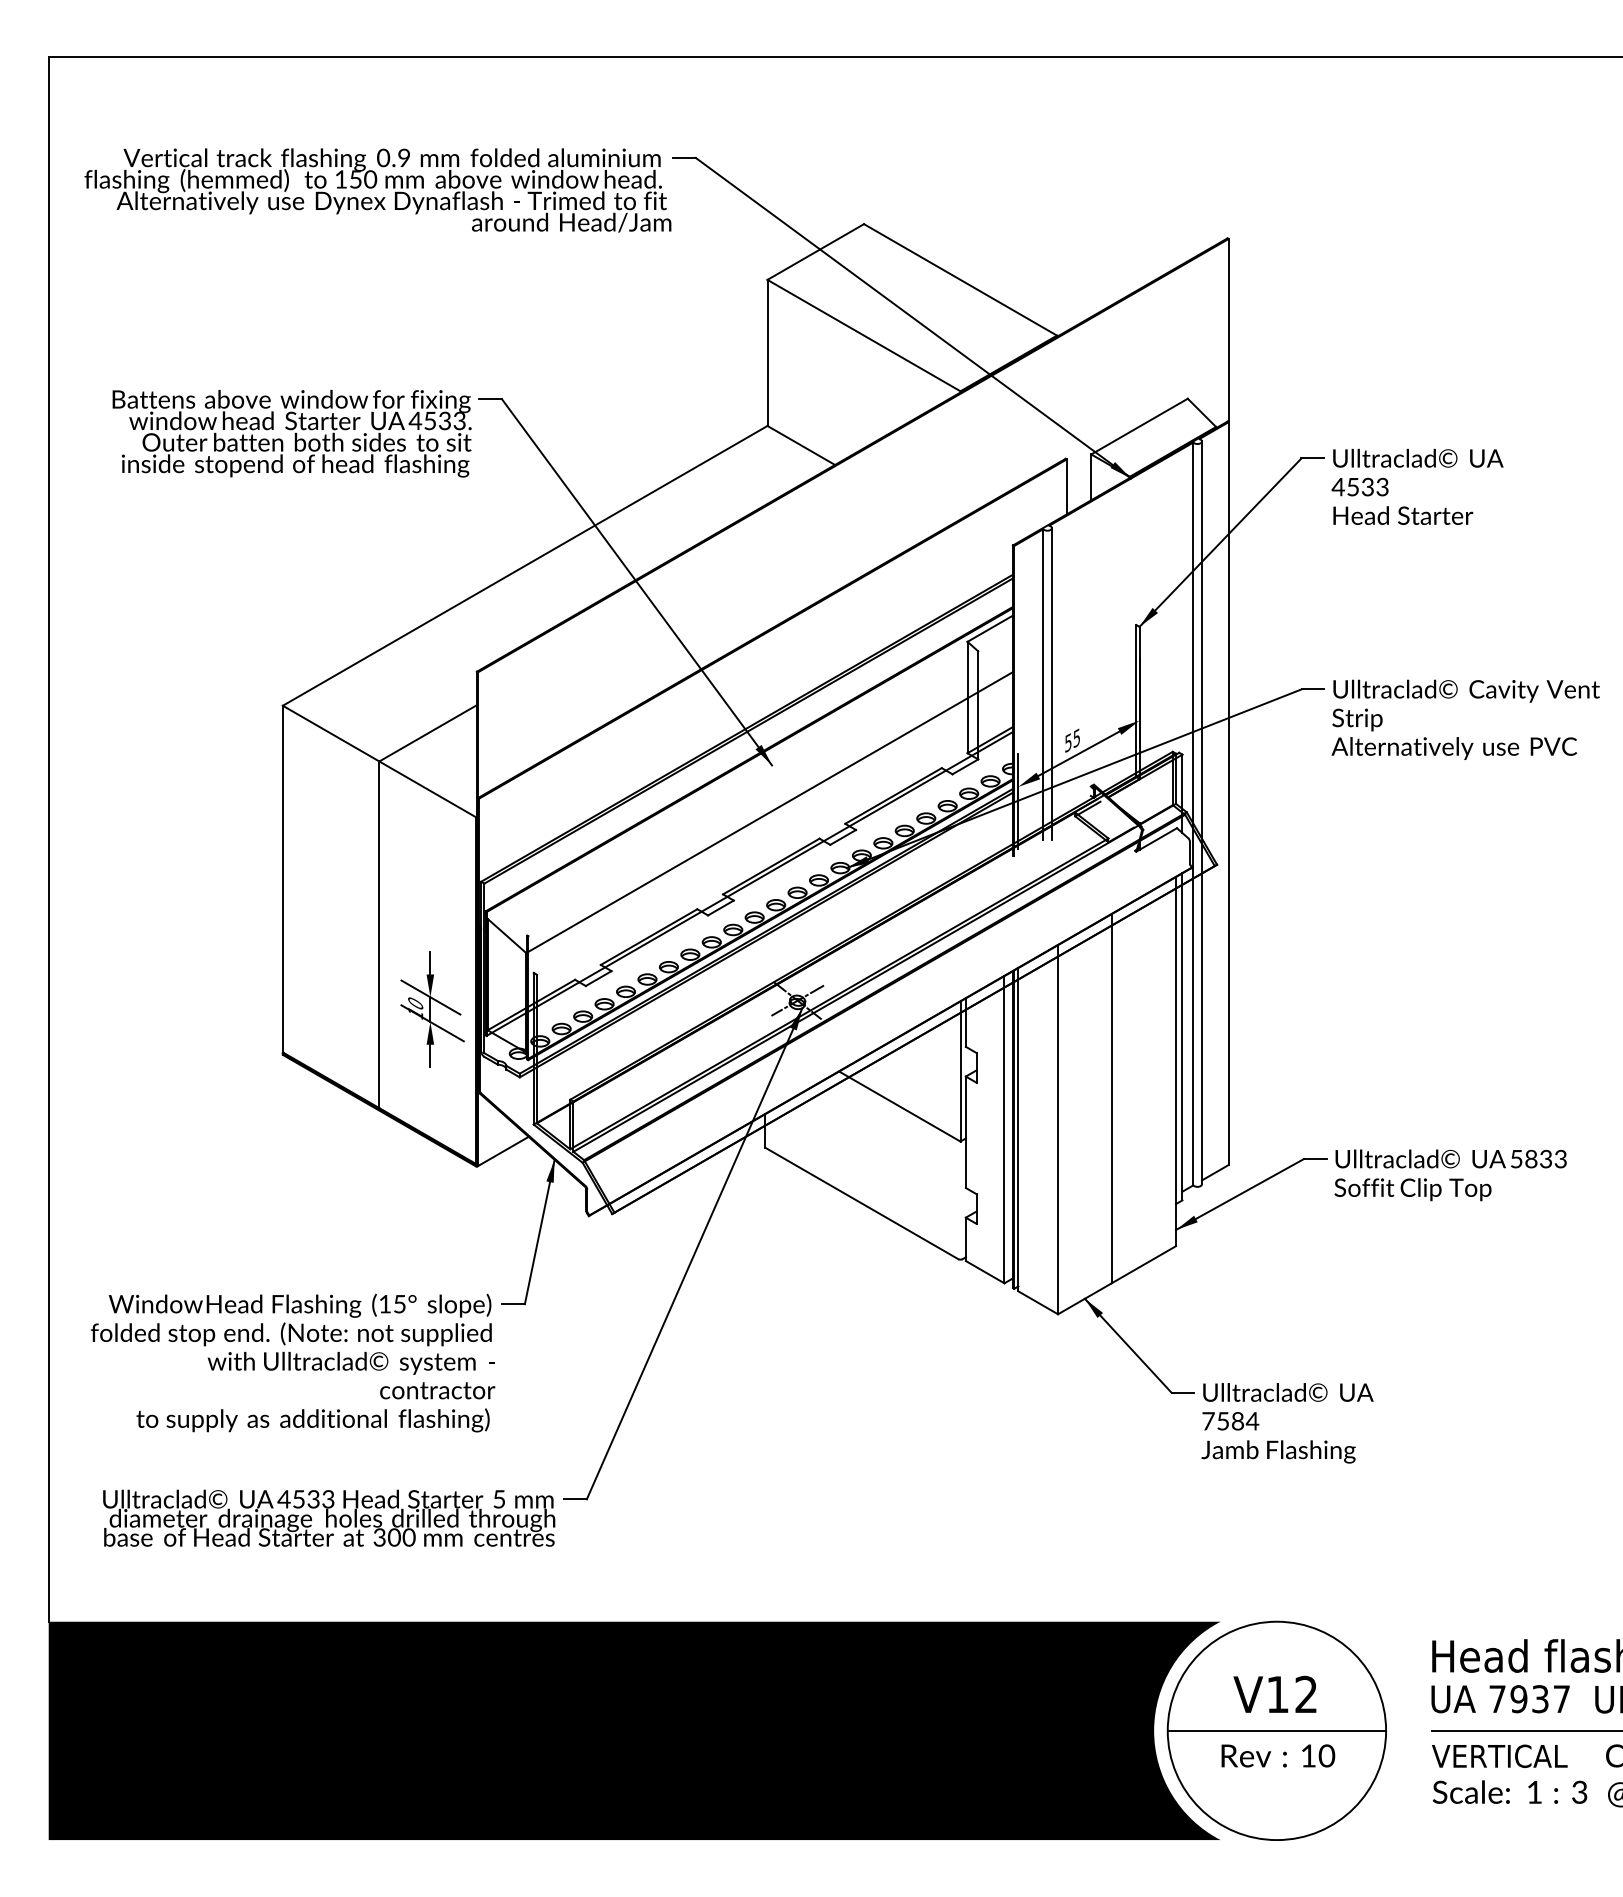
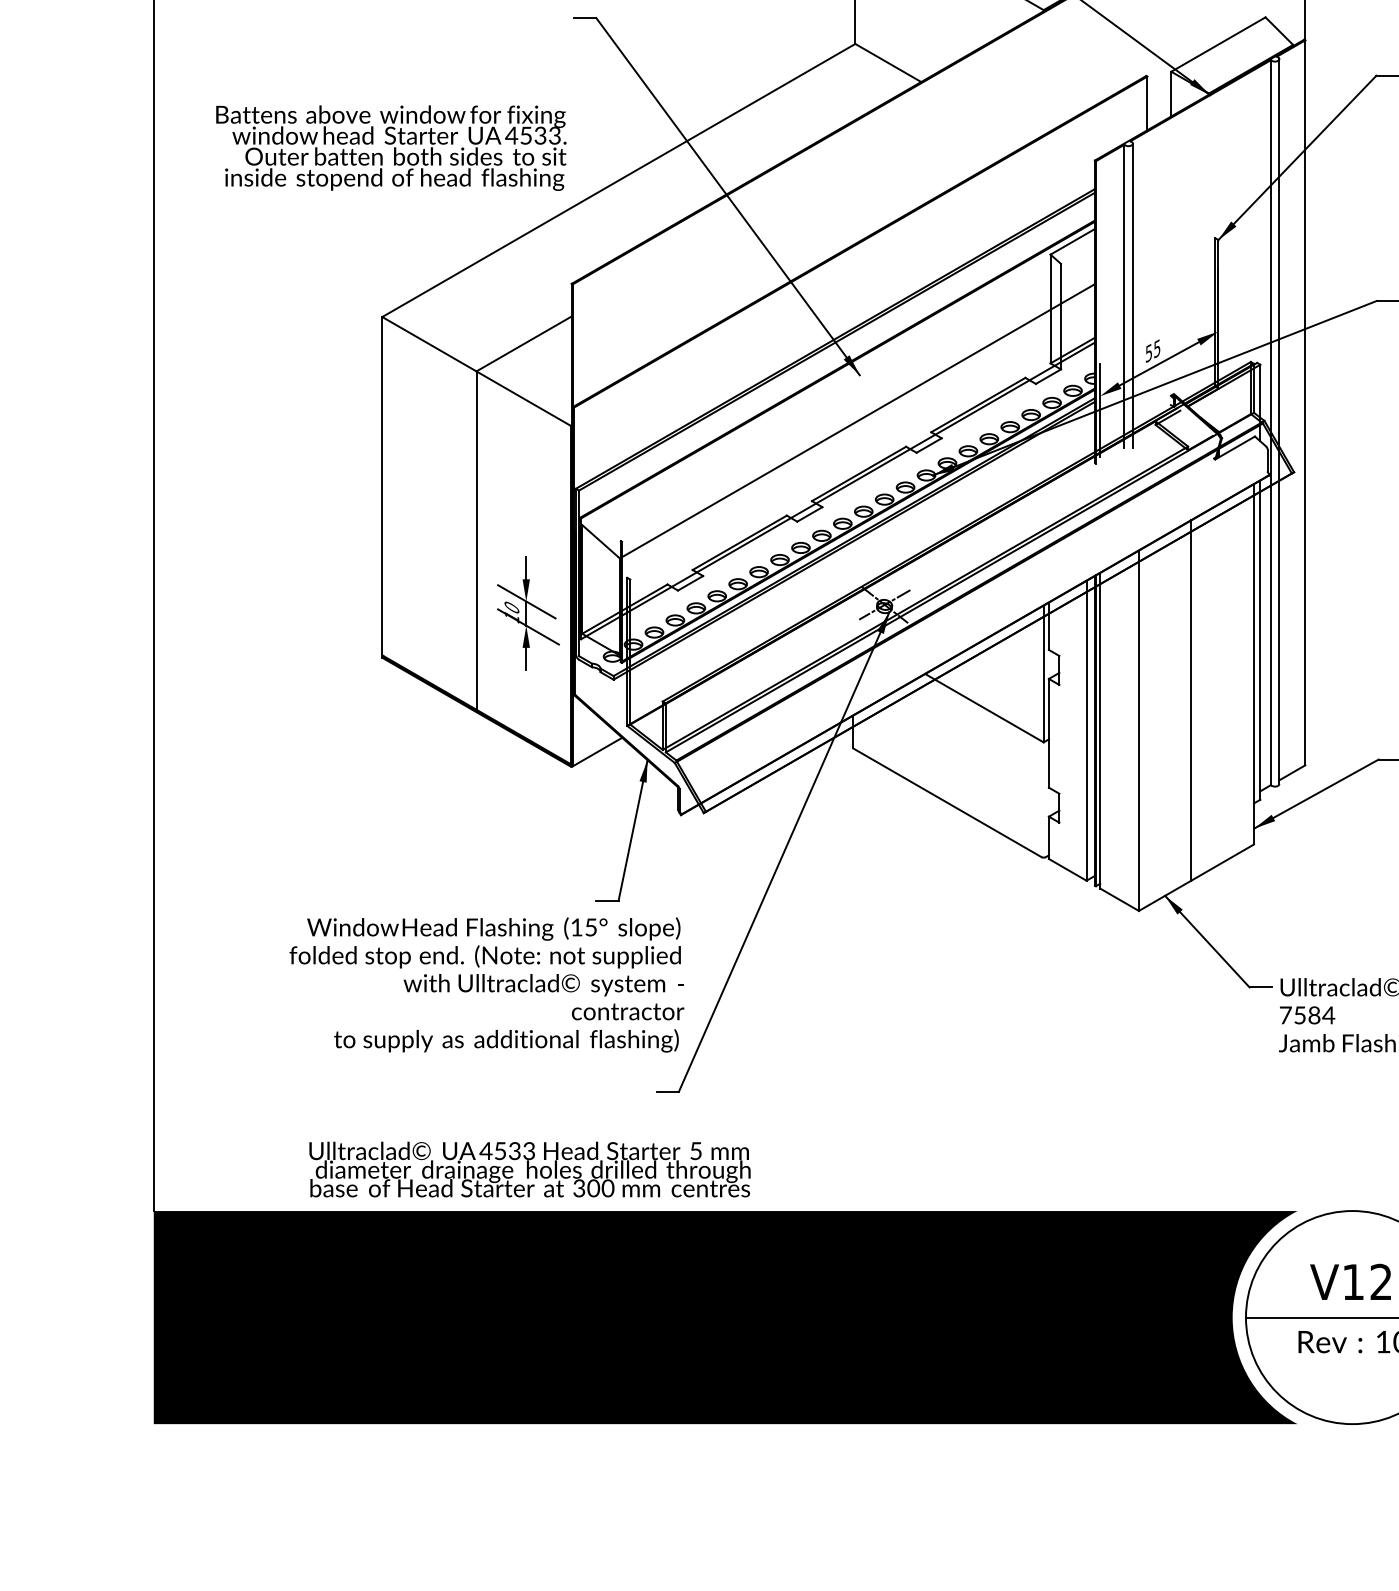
text: (291, 433) -> (390, 147), moved
text: (292, 1362) -> (486, 984), moved
text: (329, 1517) -> (530, 1168), moved

